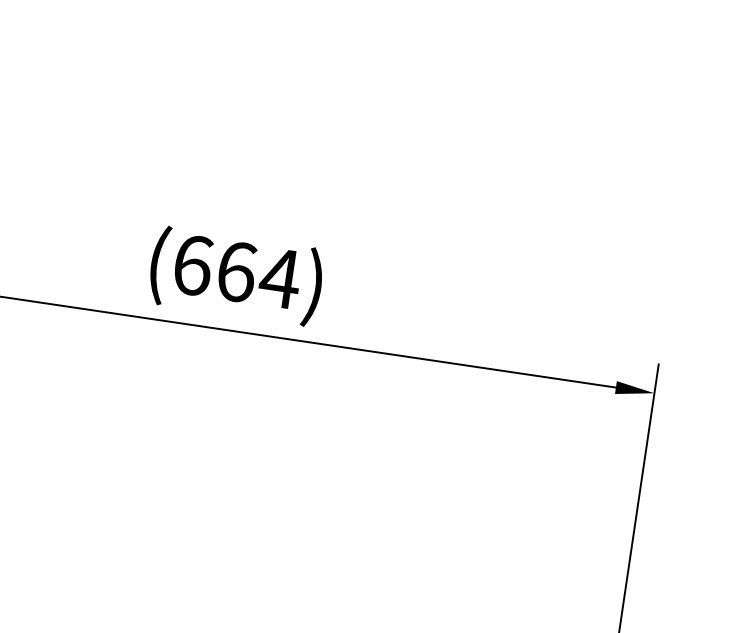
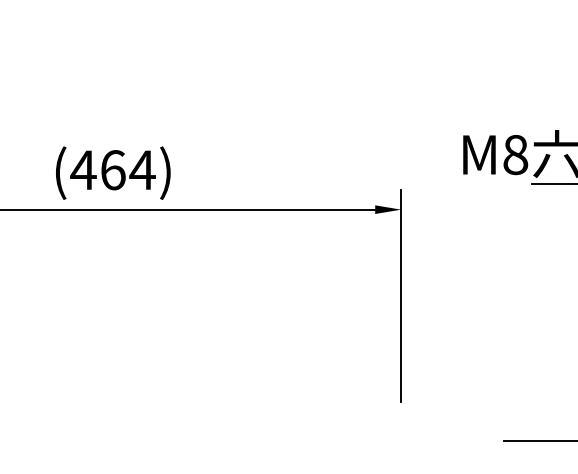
text: (192, 265) -> (83, 170), (664) -> (464)

